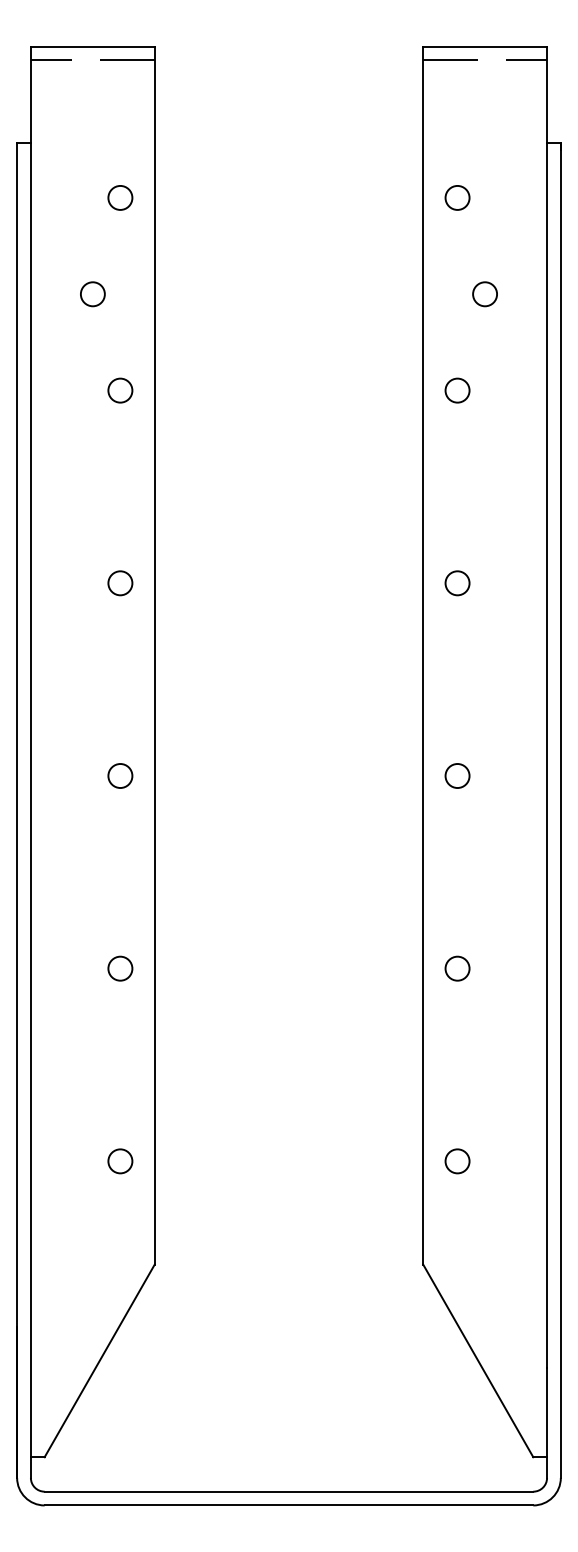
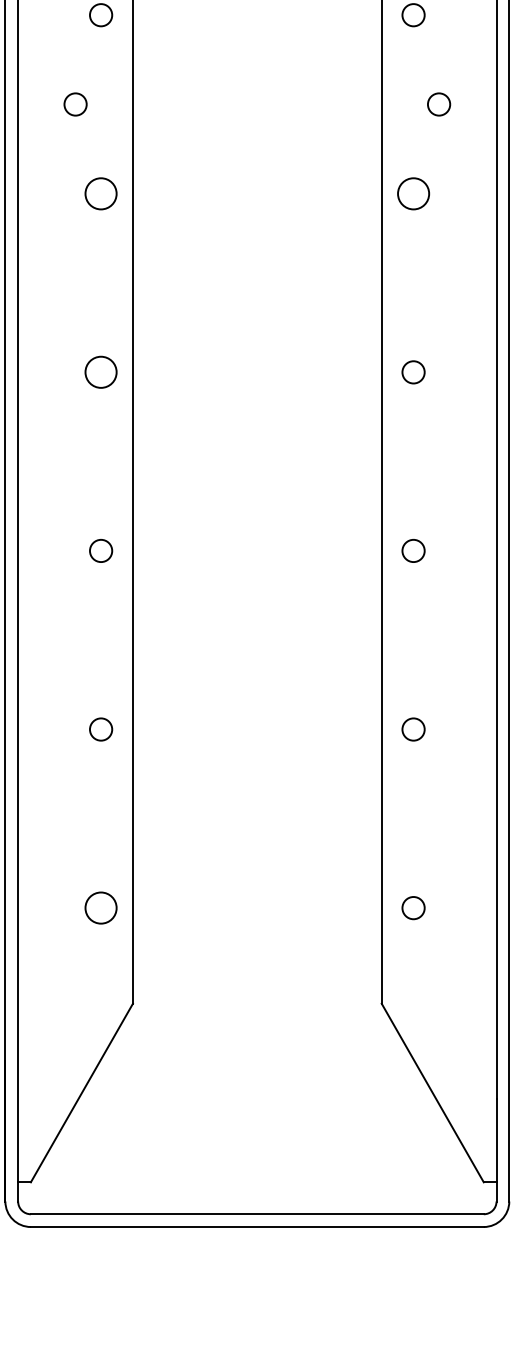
circle: (120, 390) -> (101, 193), size x1.4
circle: (457, 390) -> (413, 193), size x1.4
circle: (120, 583) -> (101, 372), size x1.4
circle: (120, 1161) -> (101, 908), size x1.4

